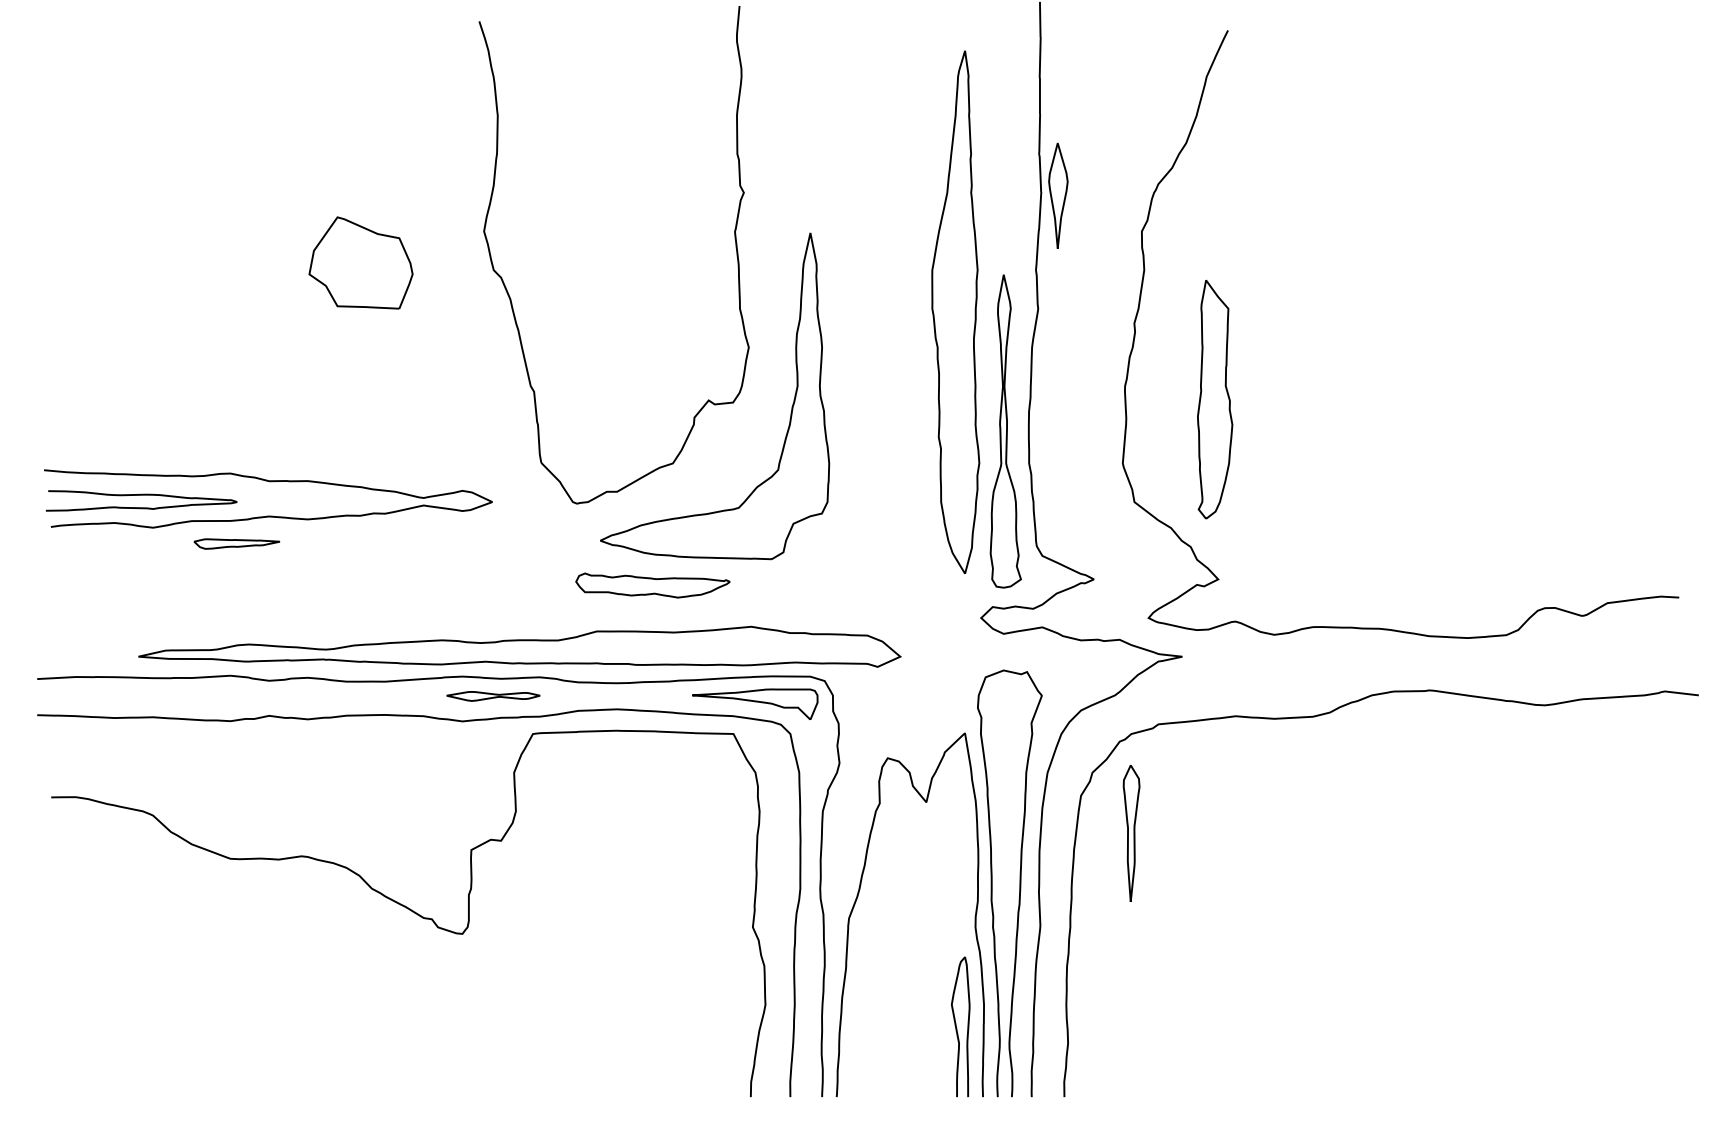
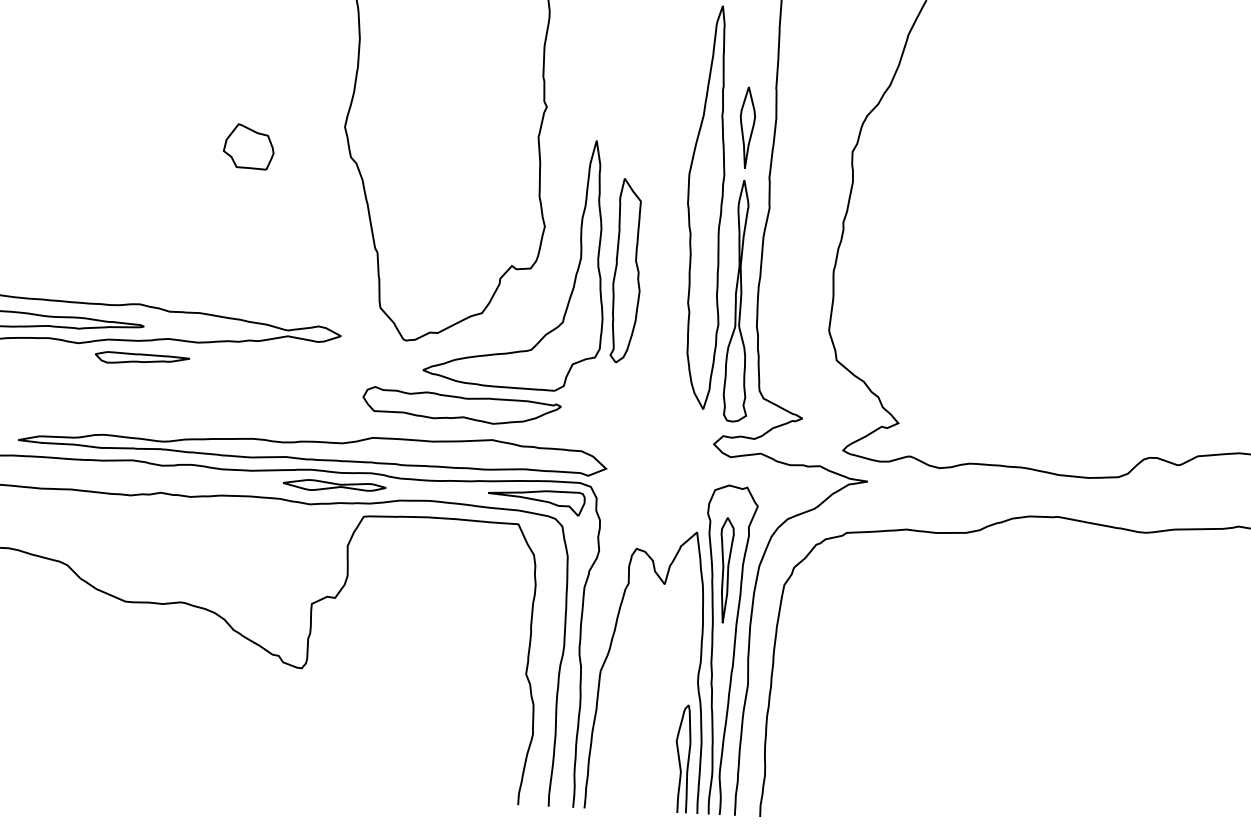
part: (1058, 195) -> (747, 127), moved
part: (361, 262) -> (249, 146), size x0.62
part: (1215, 399) -> (627, 270), moved
part: (236, 543) -> (142, 358), size x1.43
part: (652, 585) -> (461, 406), size x1.67
part: (519, 646) -> (312, 446), moved
part: (493, 696) -> (334, 486), size x1.43
part: (1131, 833) -> (725, 570), moved

